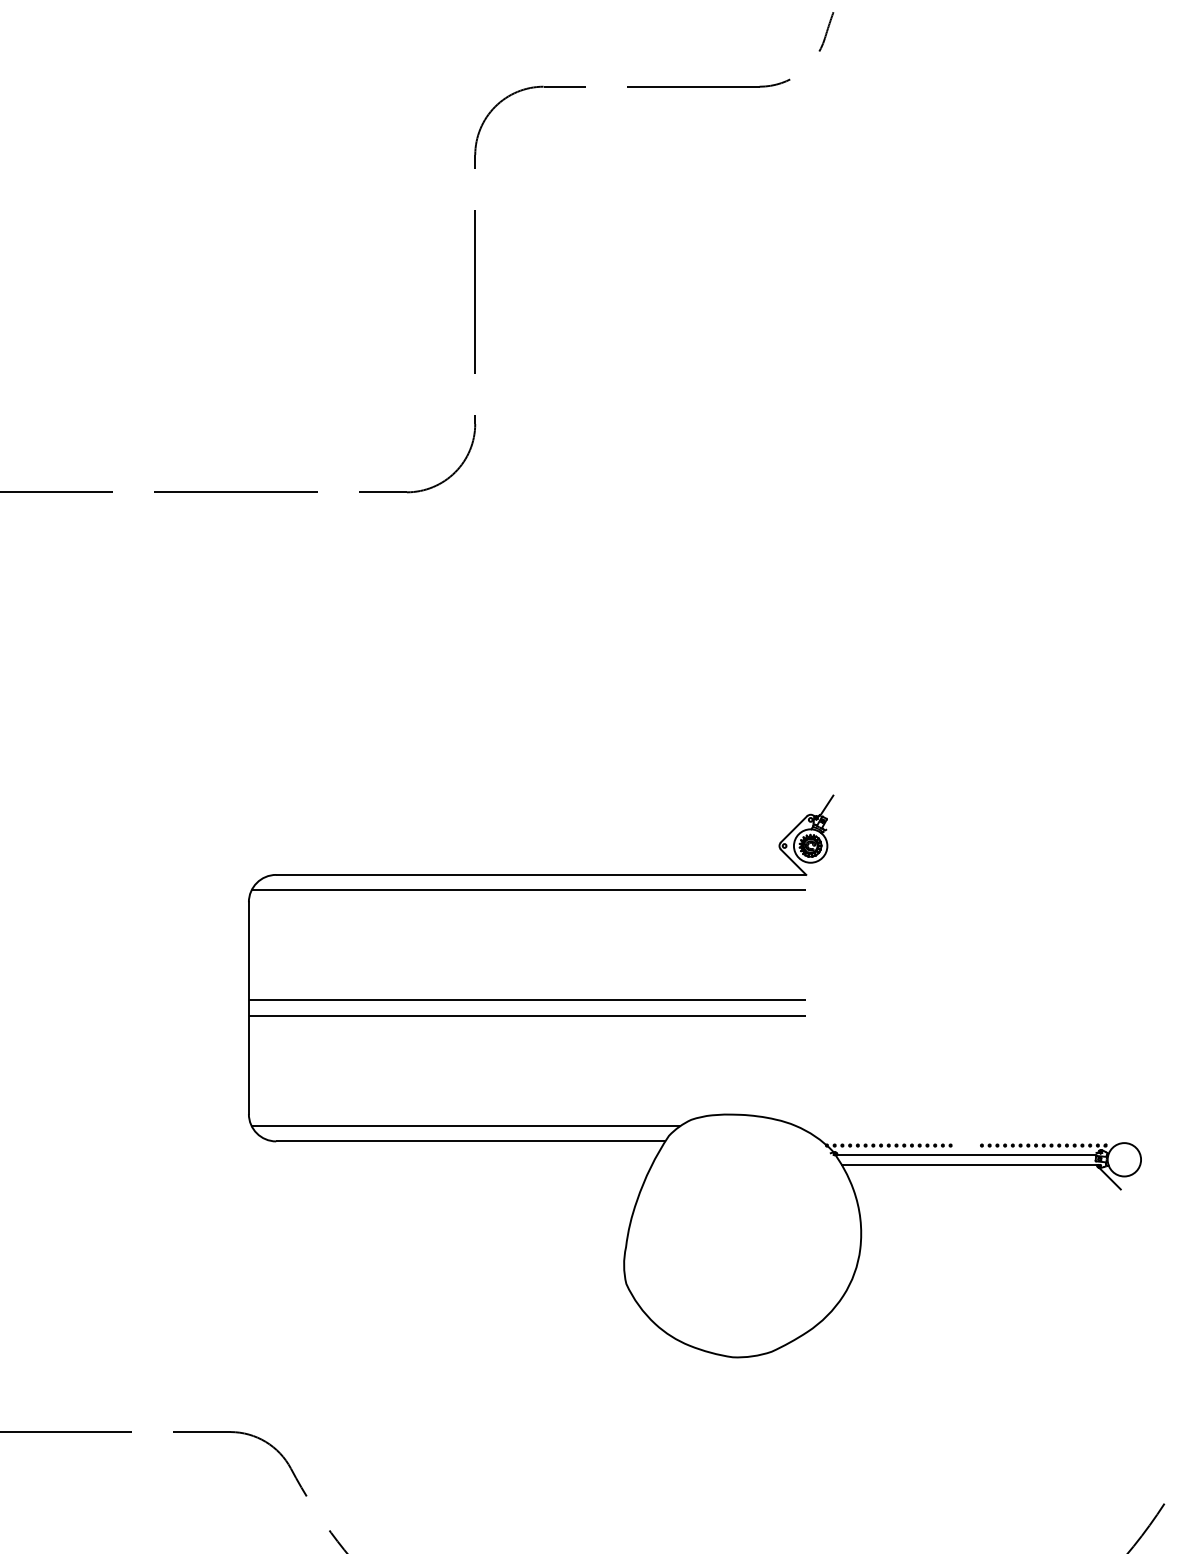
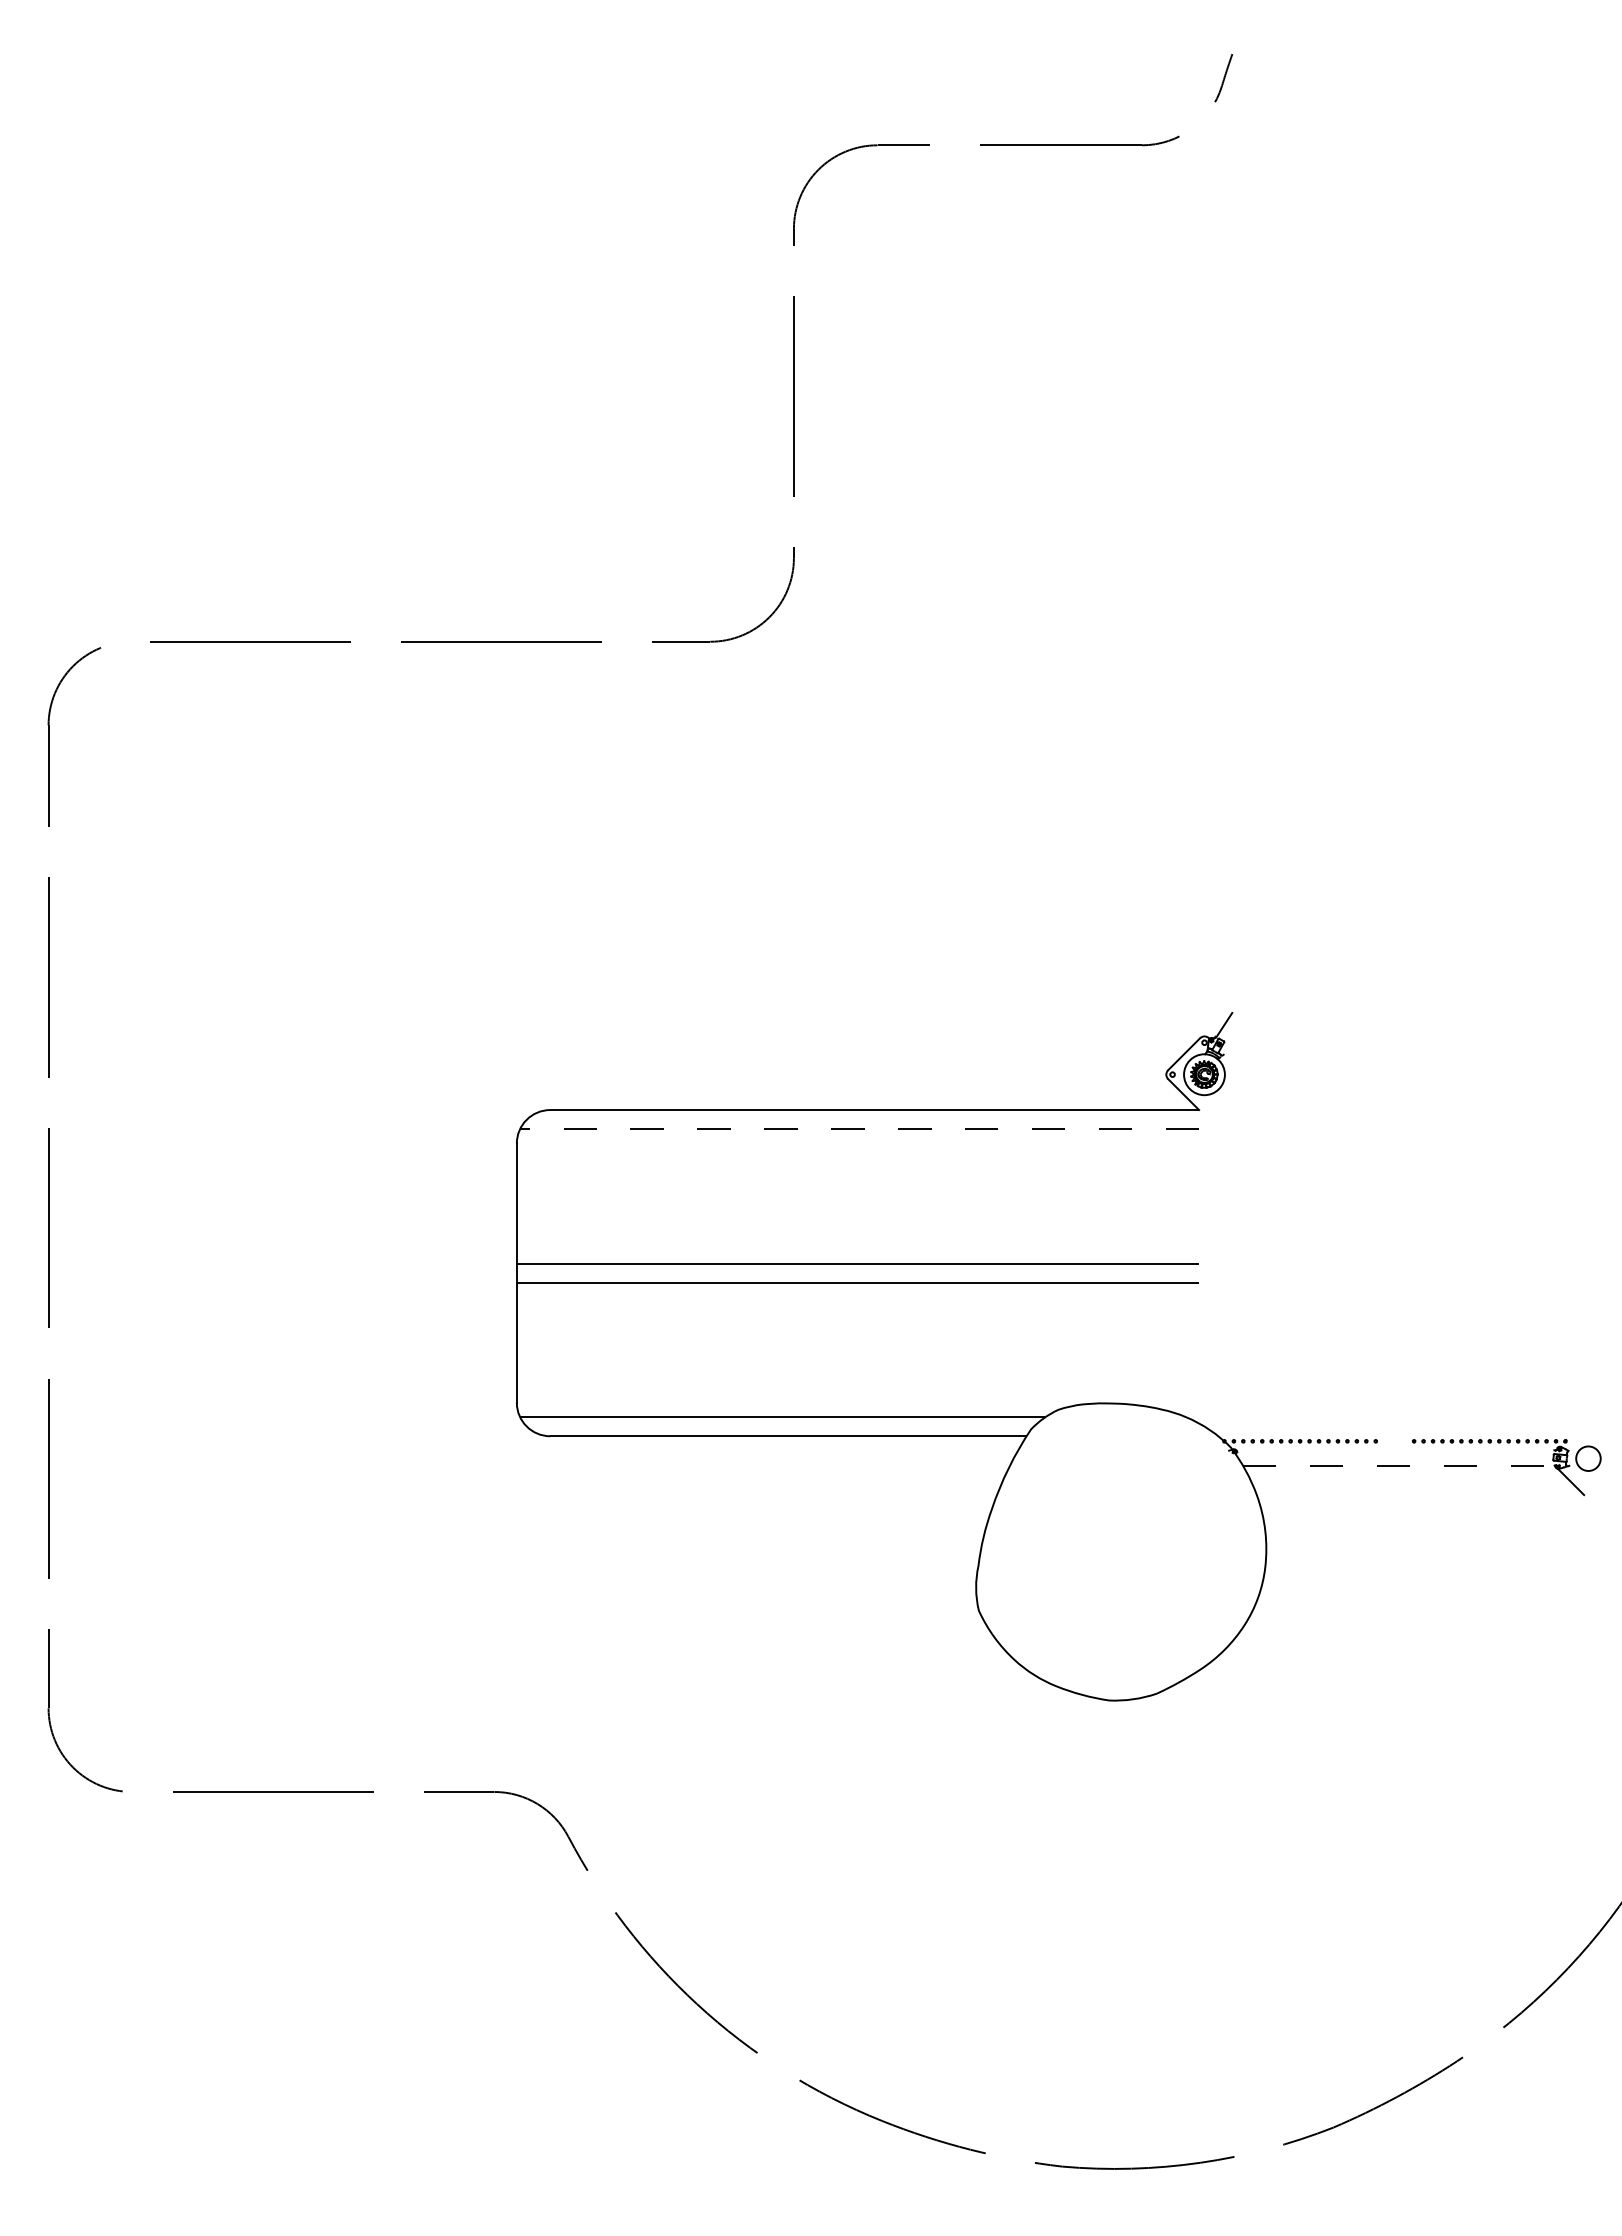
line: (528, 890) -> (859, 1129), solid -> dashed
line: (966, 1154) -> (1395, 1452), removed
circle: (1124, 1159) -> (1588, 1458), size x0.6
line: (970, 1165) -> (1399, 1465), solid -> dashed

